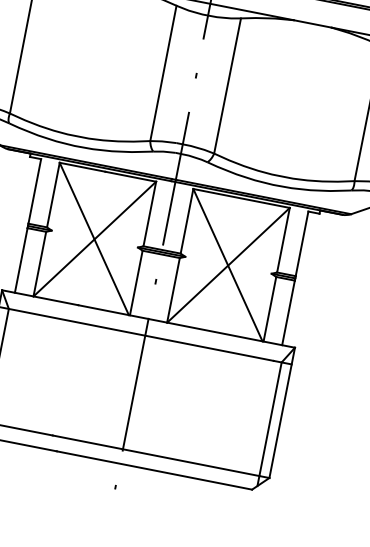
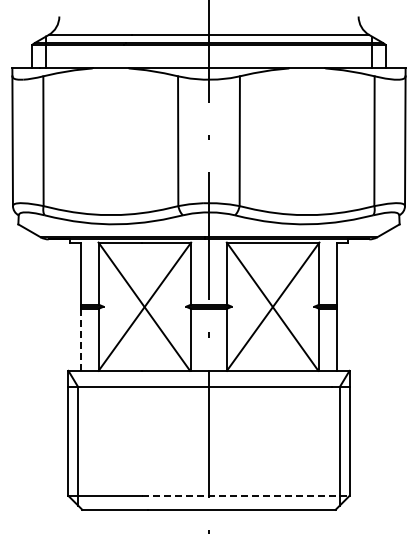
line: (21, 260) -> (80, 339), solid -> dashed
line: (161, 456) -> (245, 495), solid -> dashed

